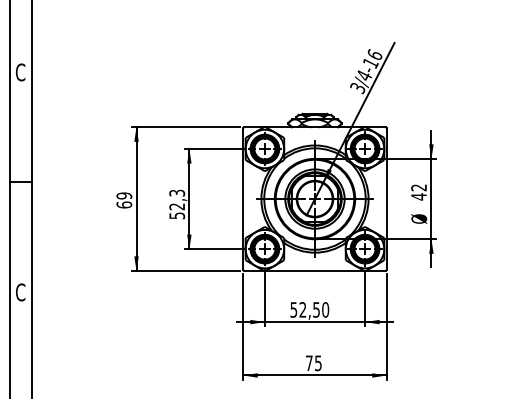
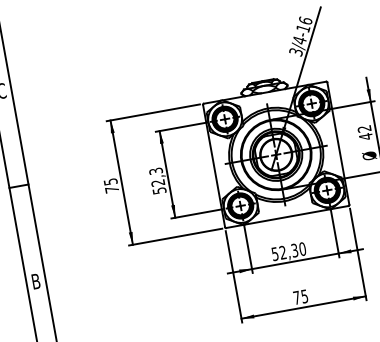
text: (124, 200) -> (111, 185), 69 -> 75
text: (20, 292) -> (35, 281), C -> B
text: (316, 309) -> (294, 250), 52,50 -> 52,30

